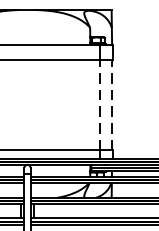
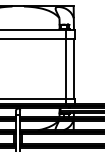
line: (99, 105) -> (65, 69), dashed -> solid
line: (111, 105) -> (73, 69), dashed -> solid

